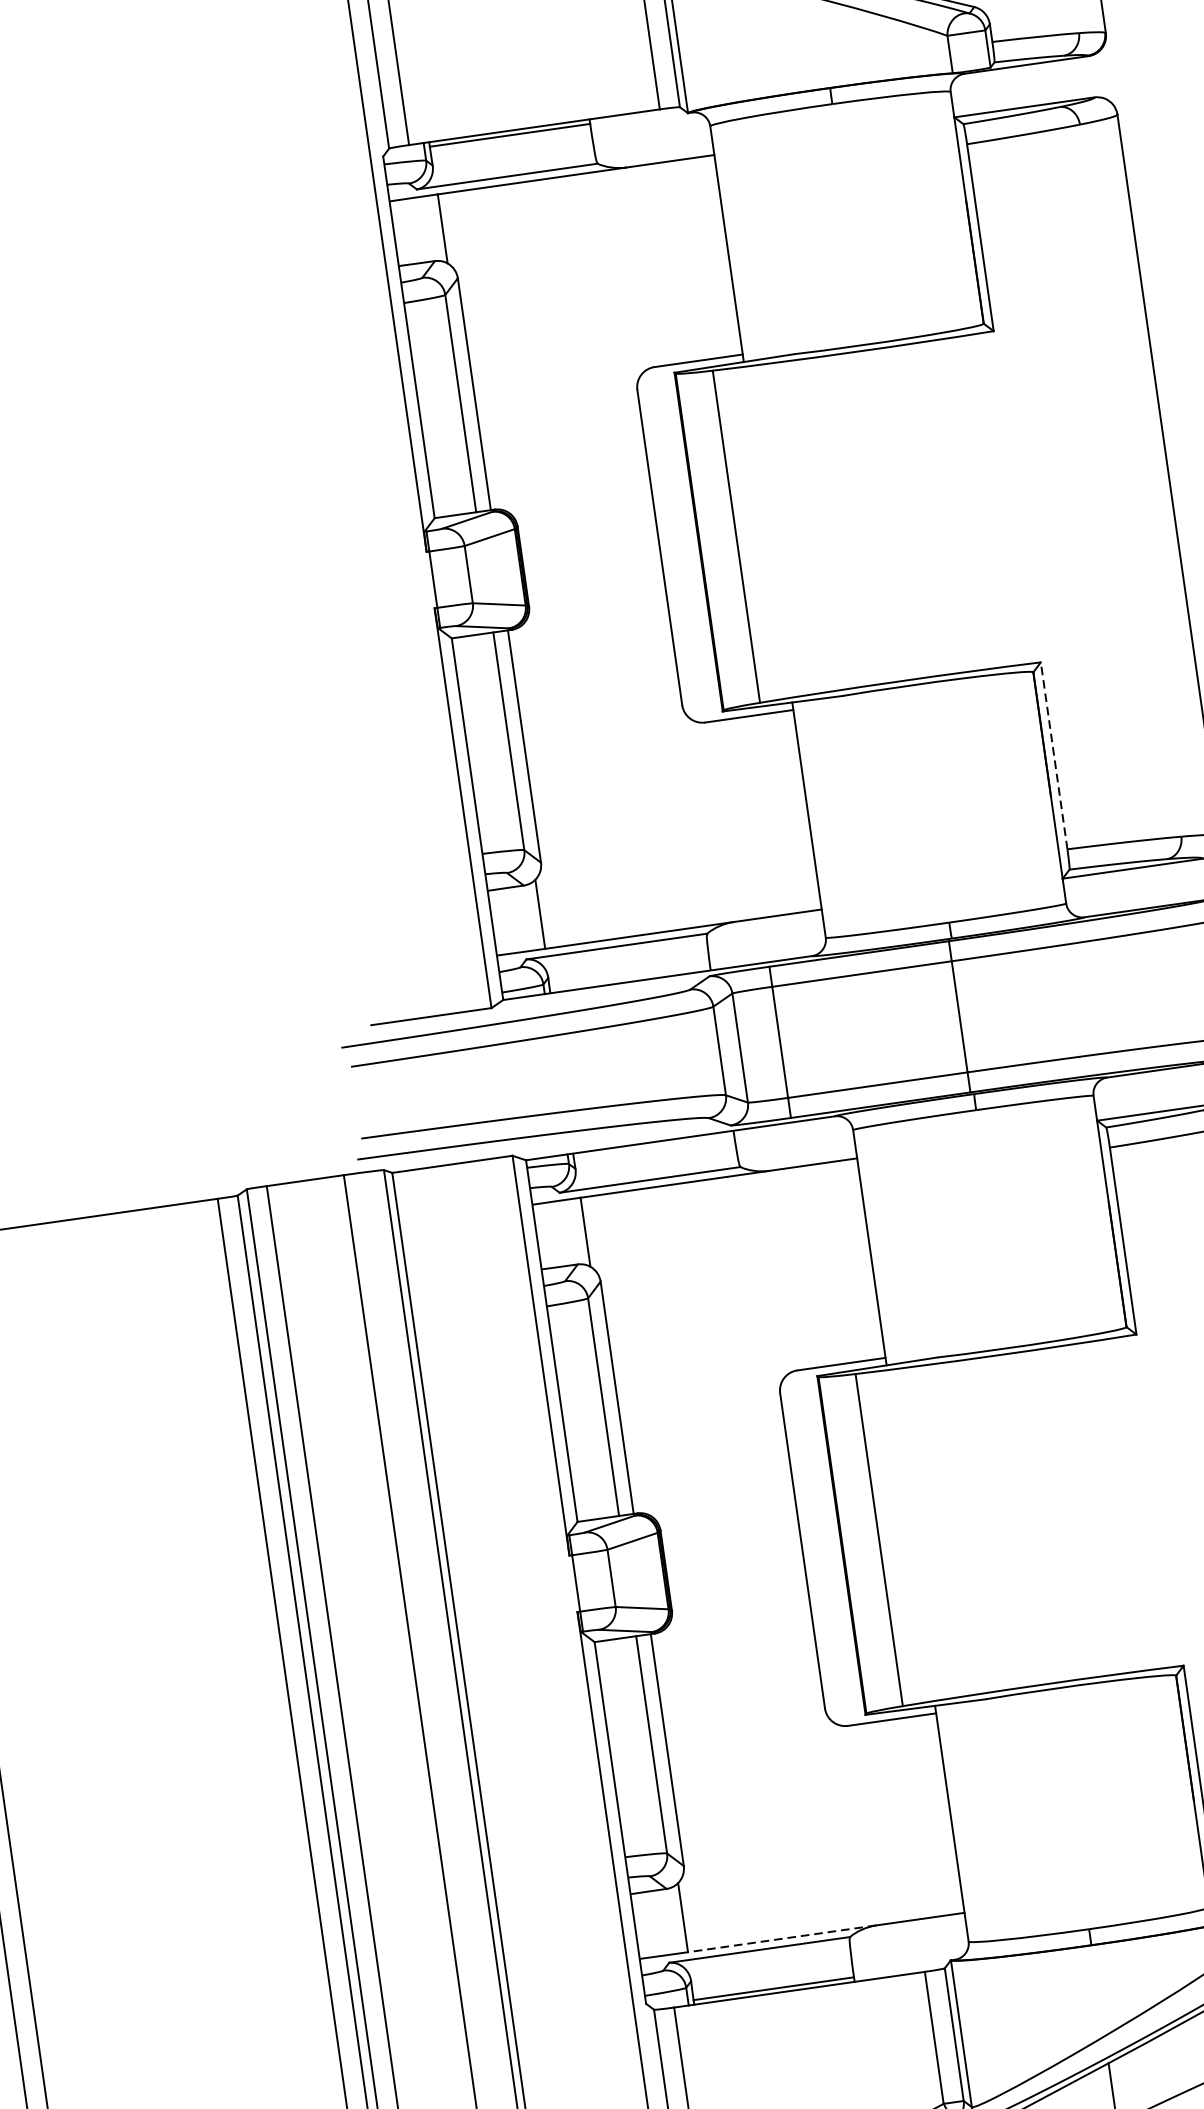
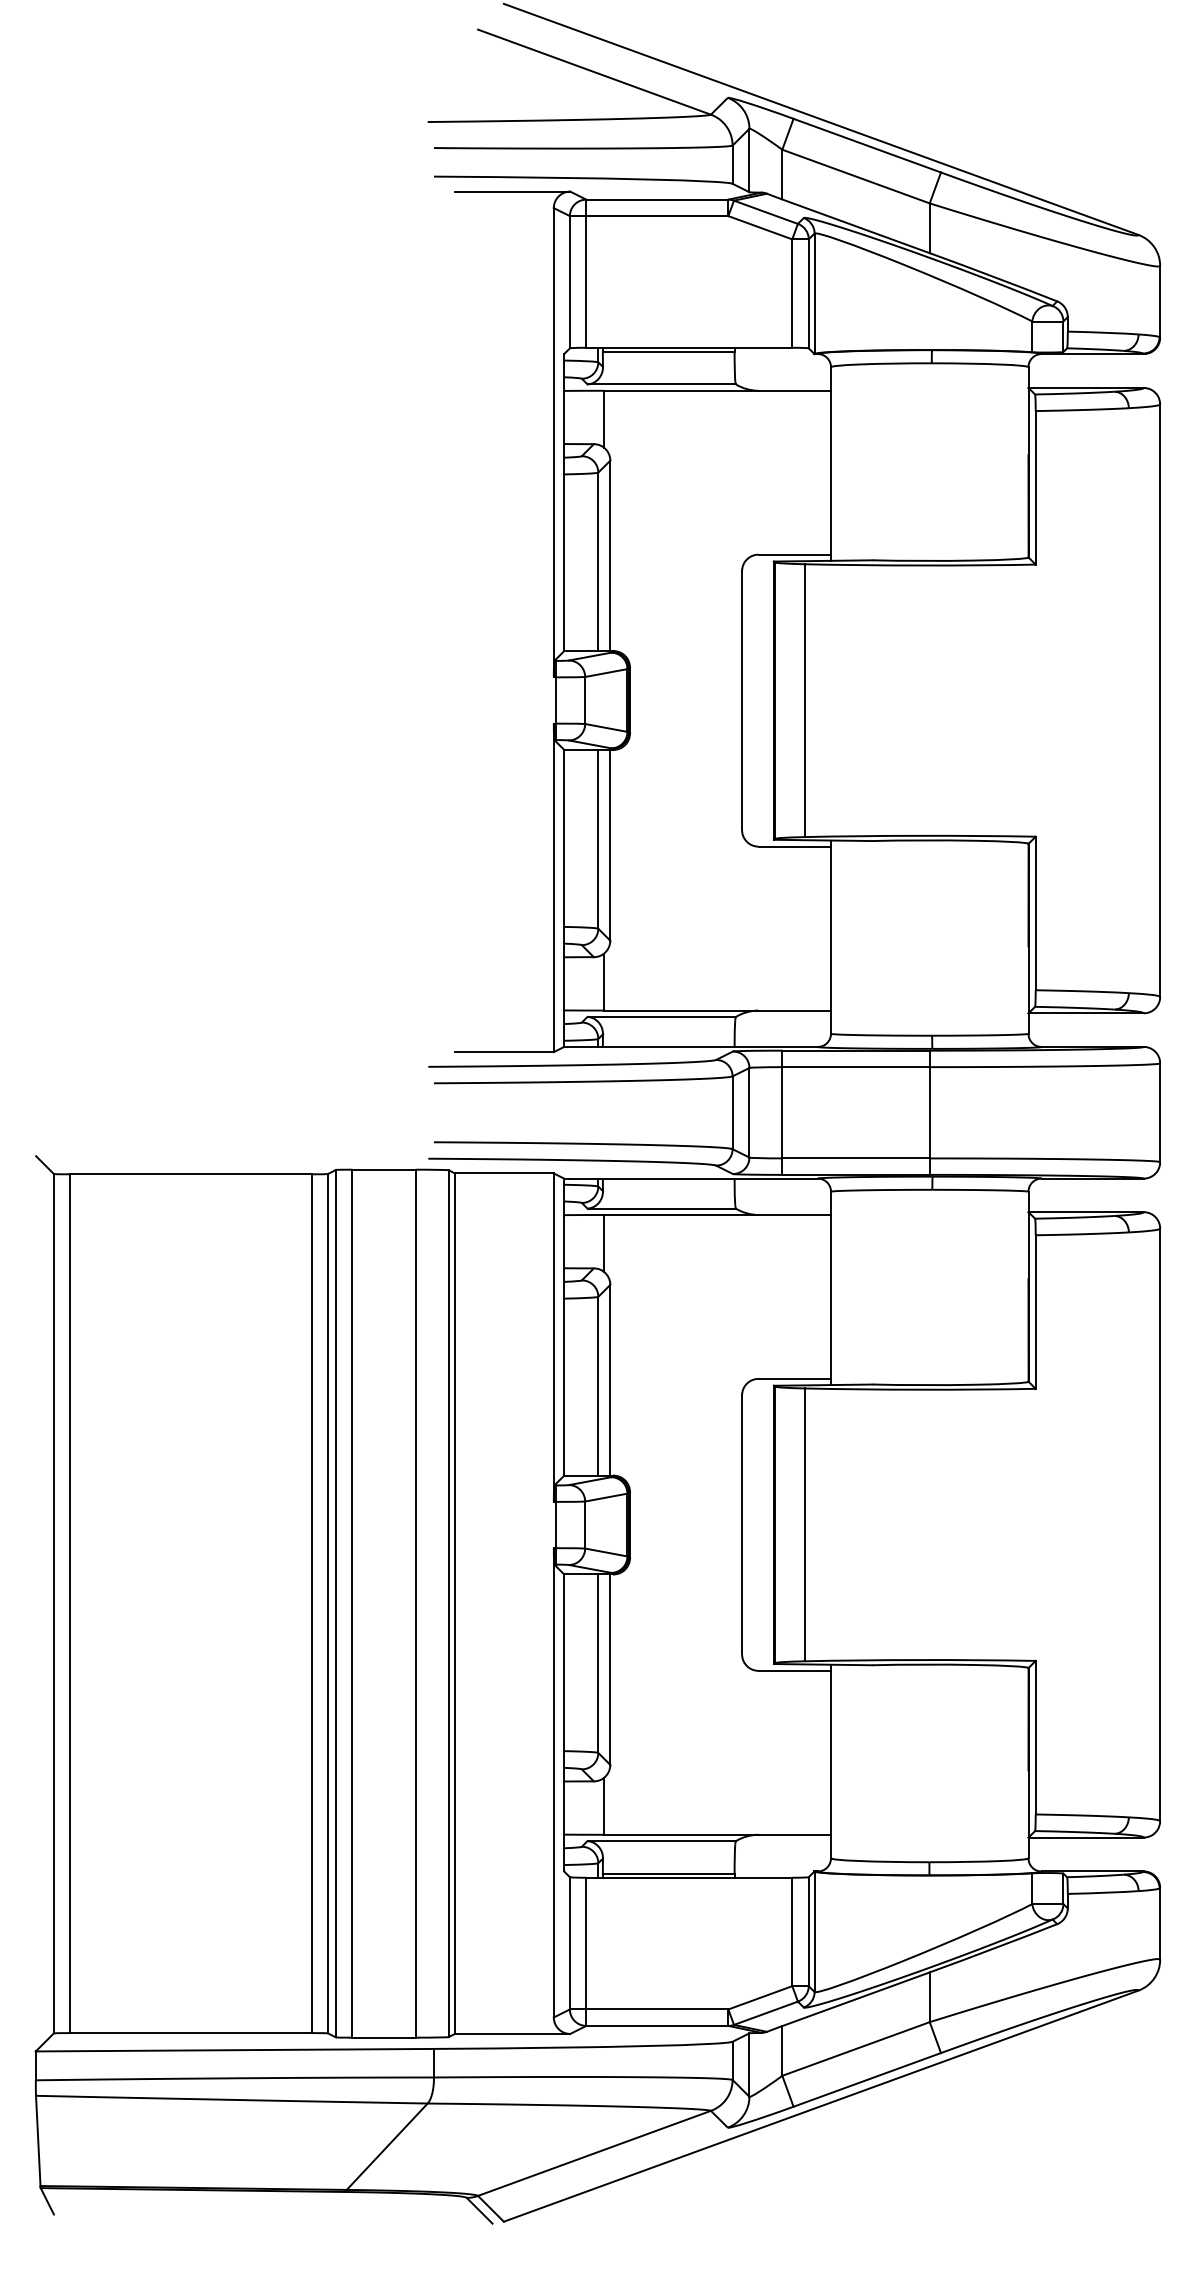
line: (1053, 755) -> (1035, 913), dashed -> solid
line: (781, 1938) -> (680, 1834), dashed -> solid

